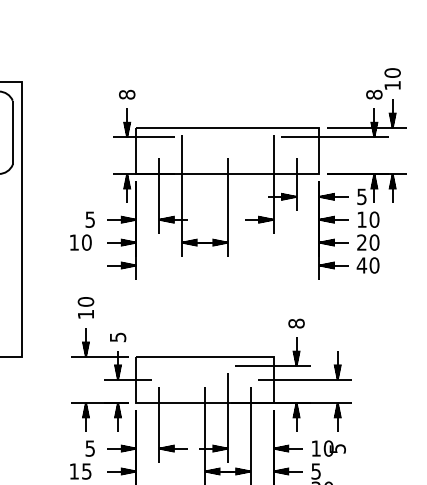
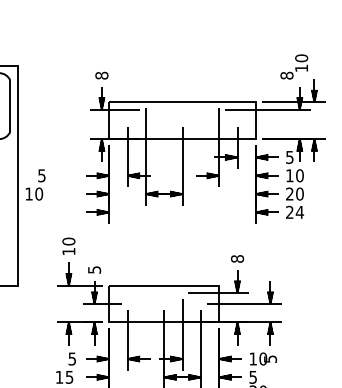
text: (383, 83) -> (294, 66), moved
text: (82, 230) -> (35, 184), moved
text: (367, 265) -> (294, 212), 40 -> 24

